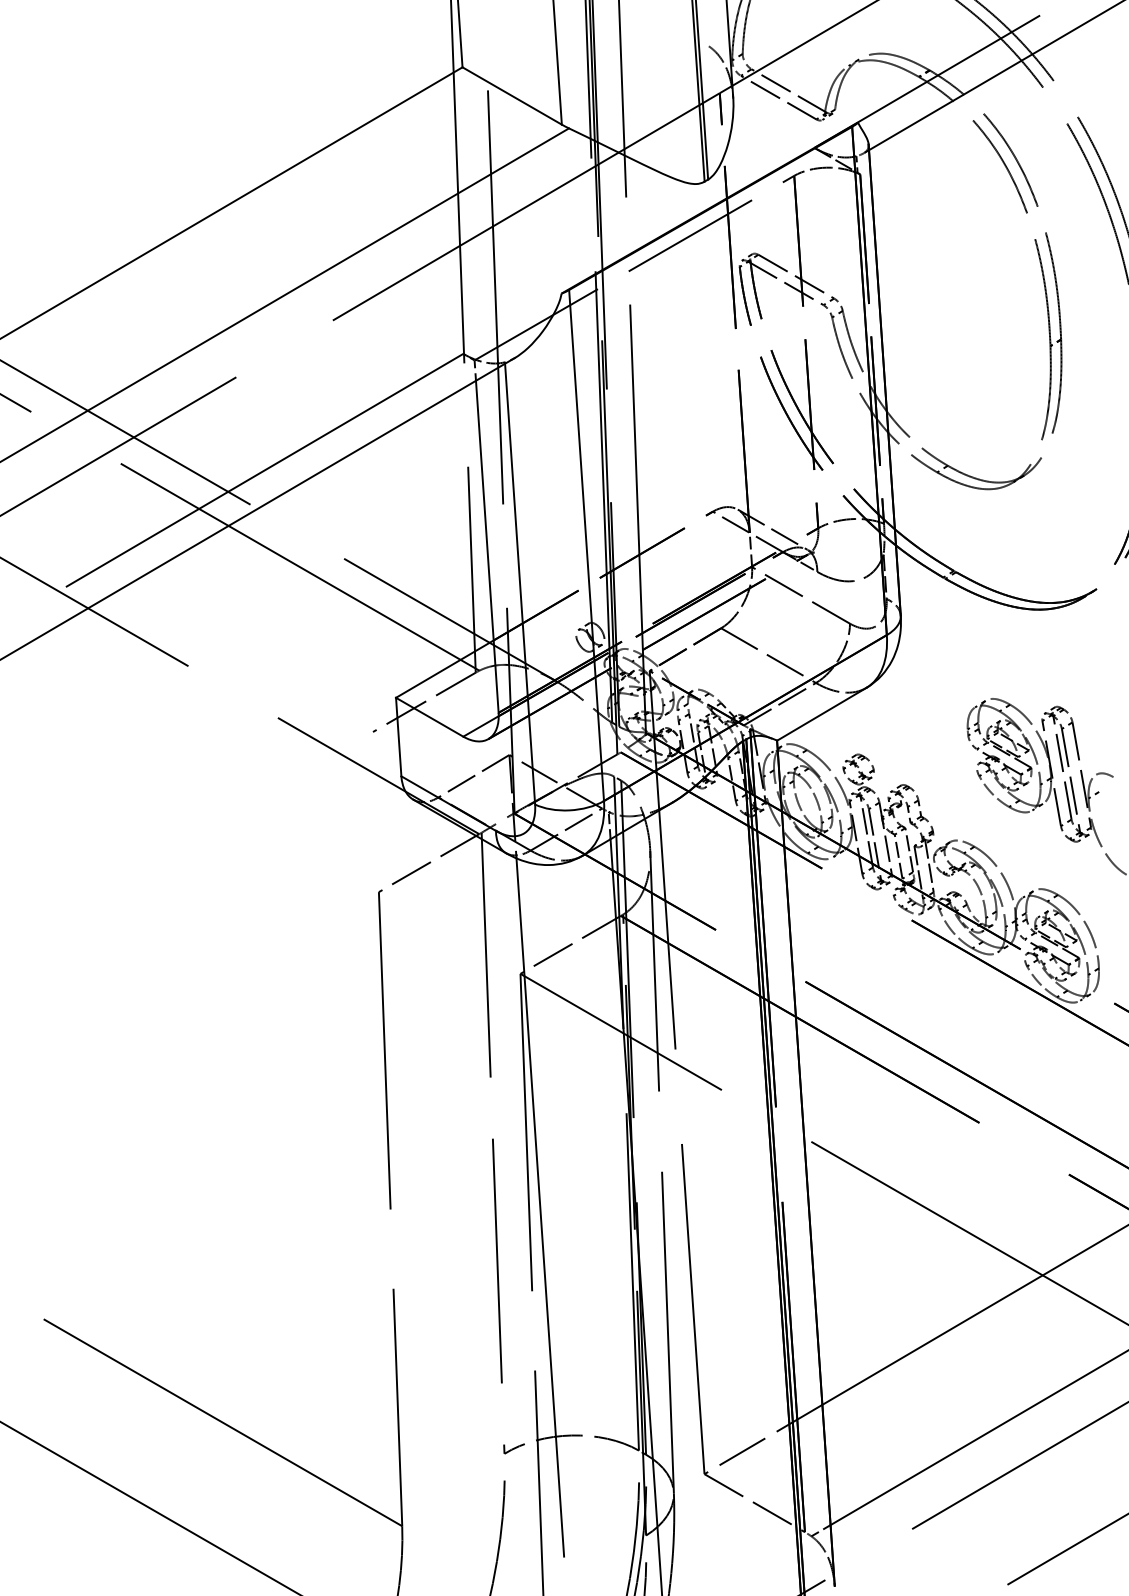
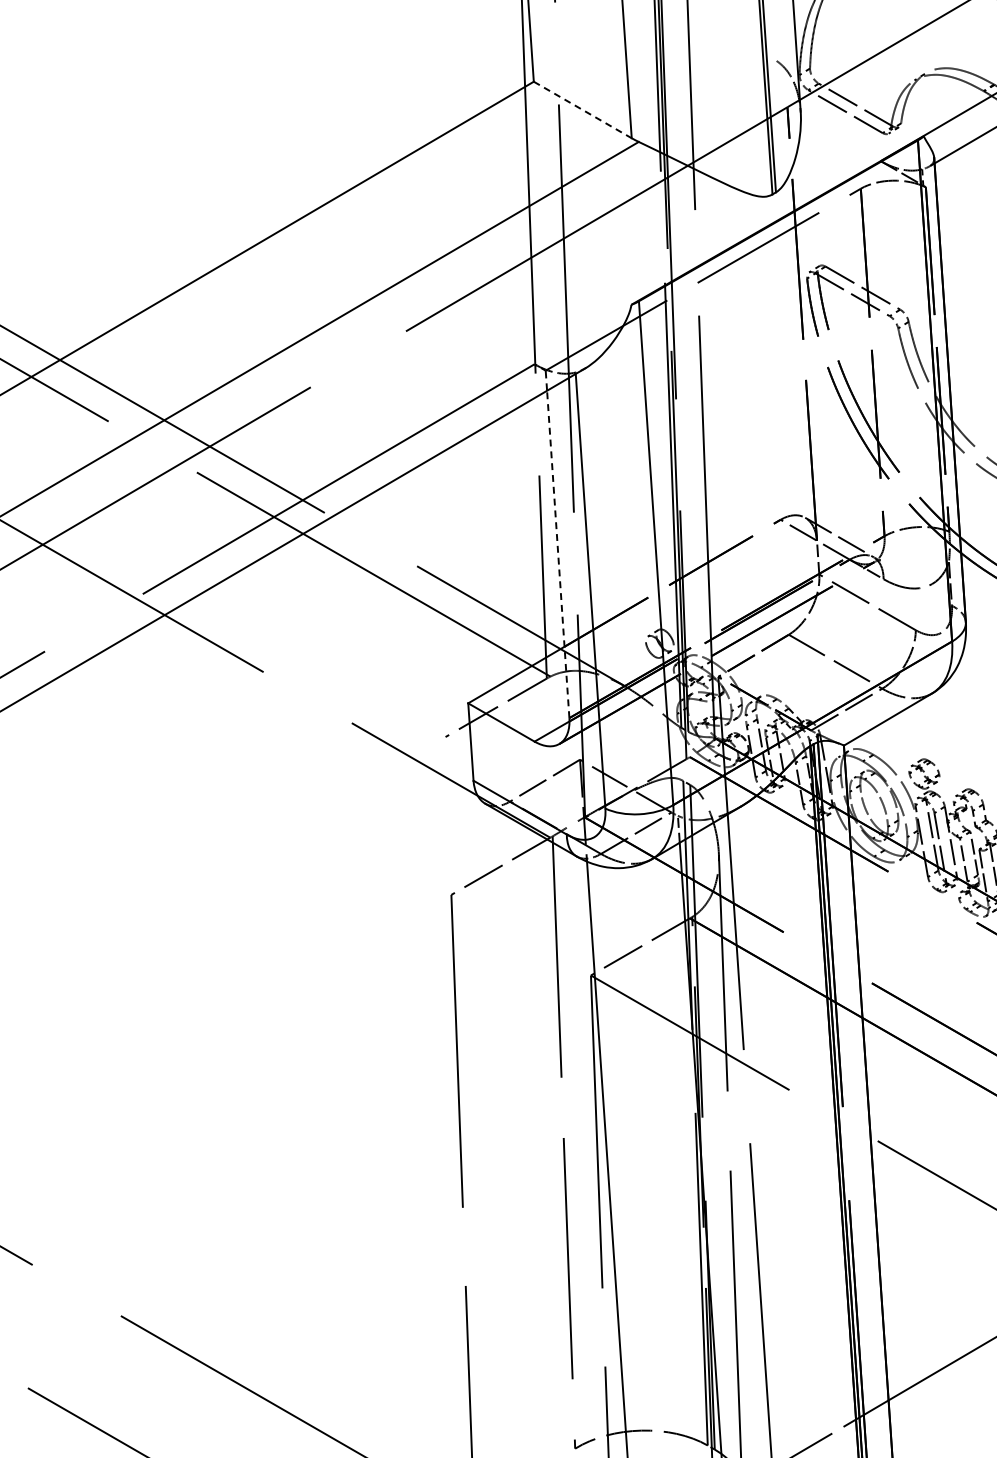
line: (512, 96) -> (583, 110), solid -> dashed
line: (487, 546) -> (558, 554), solid -> dashed

